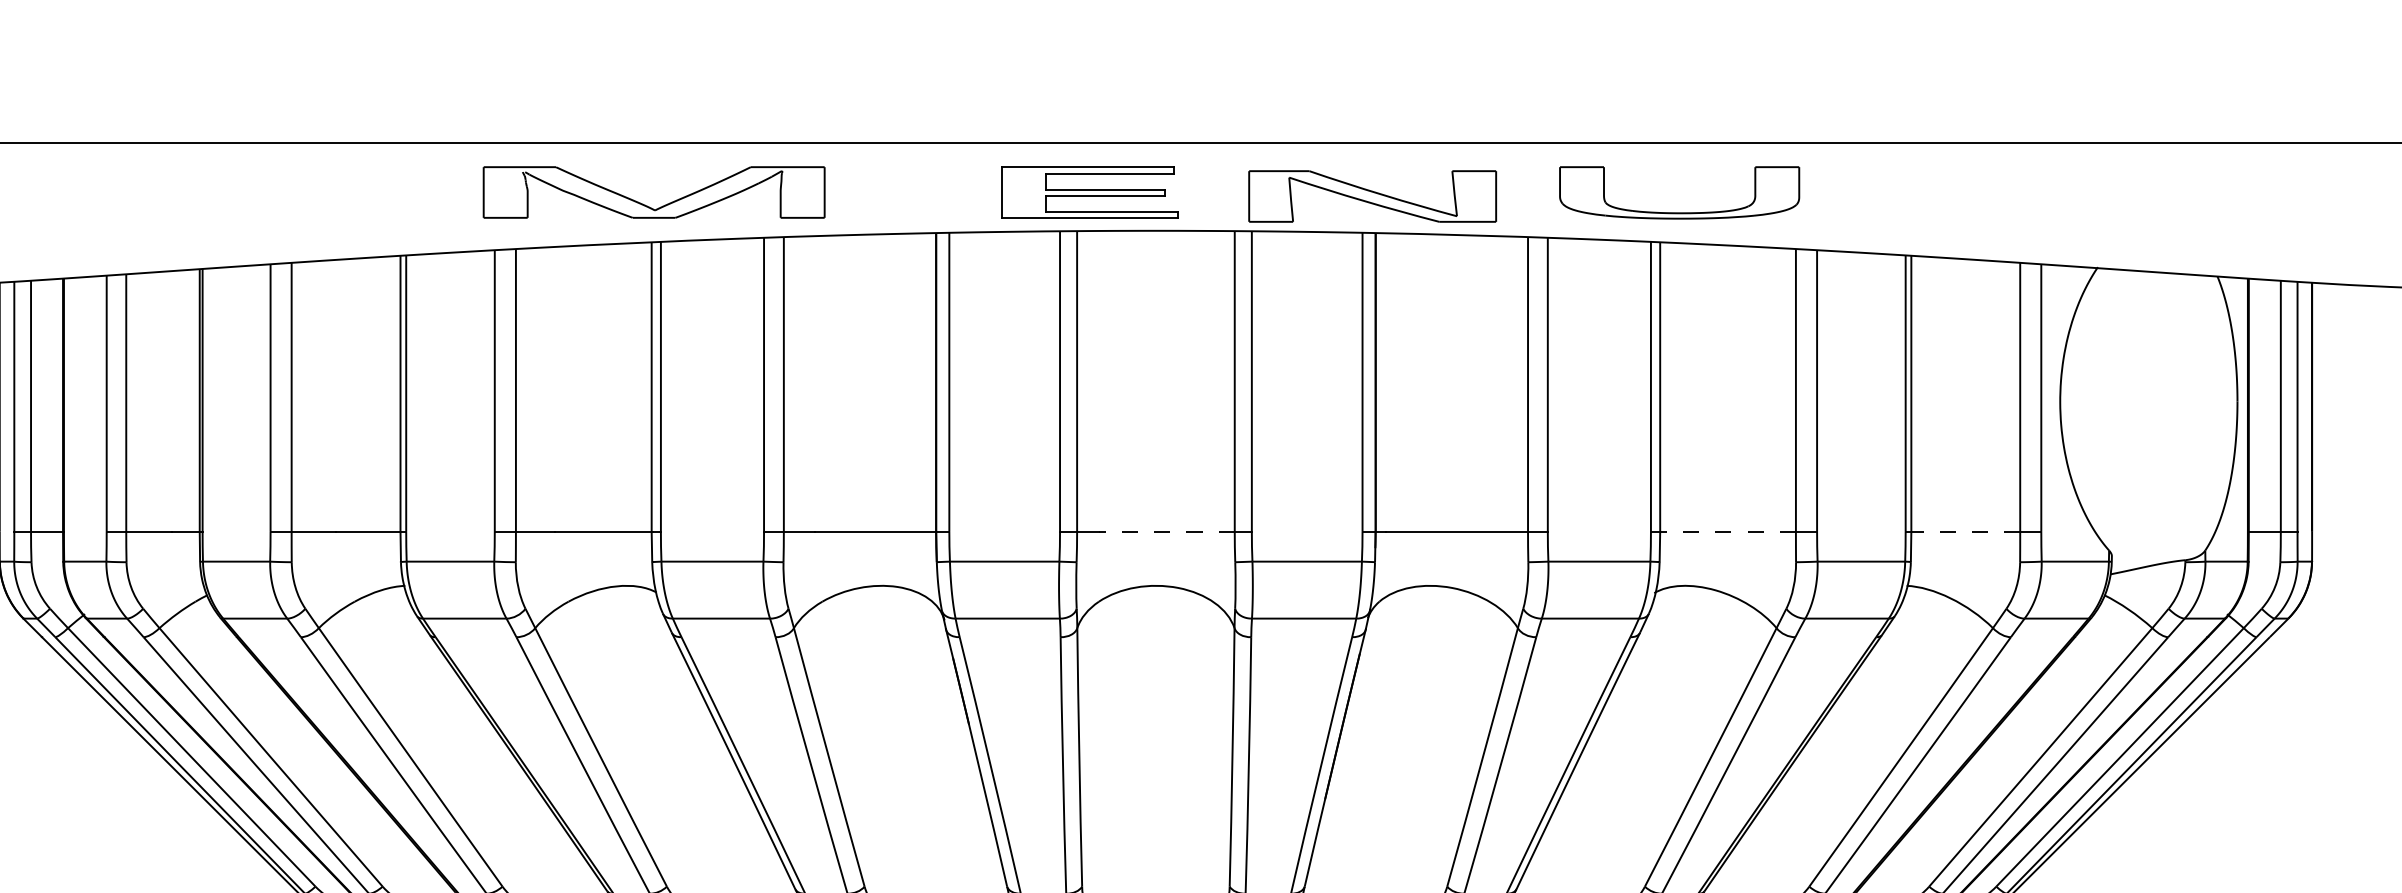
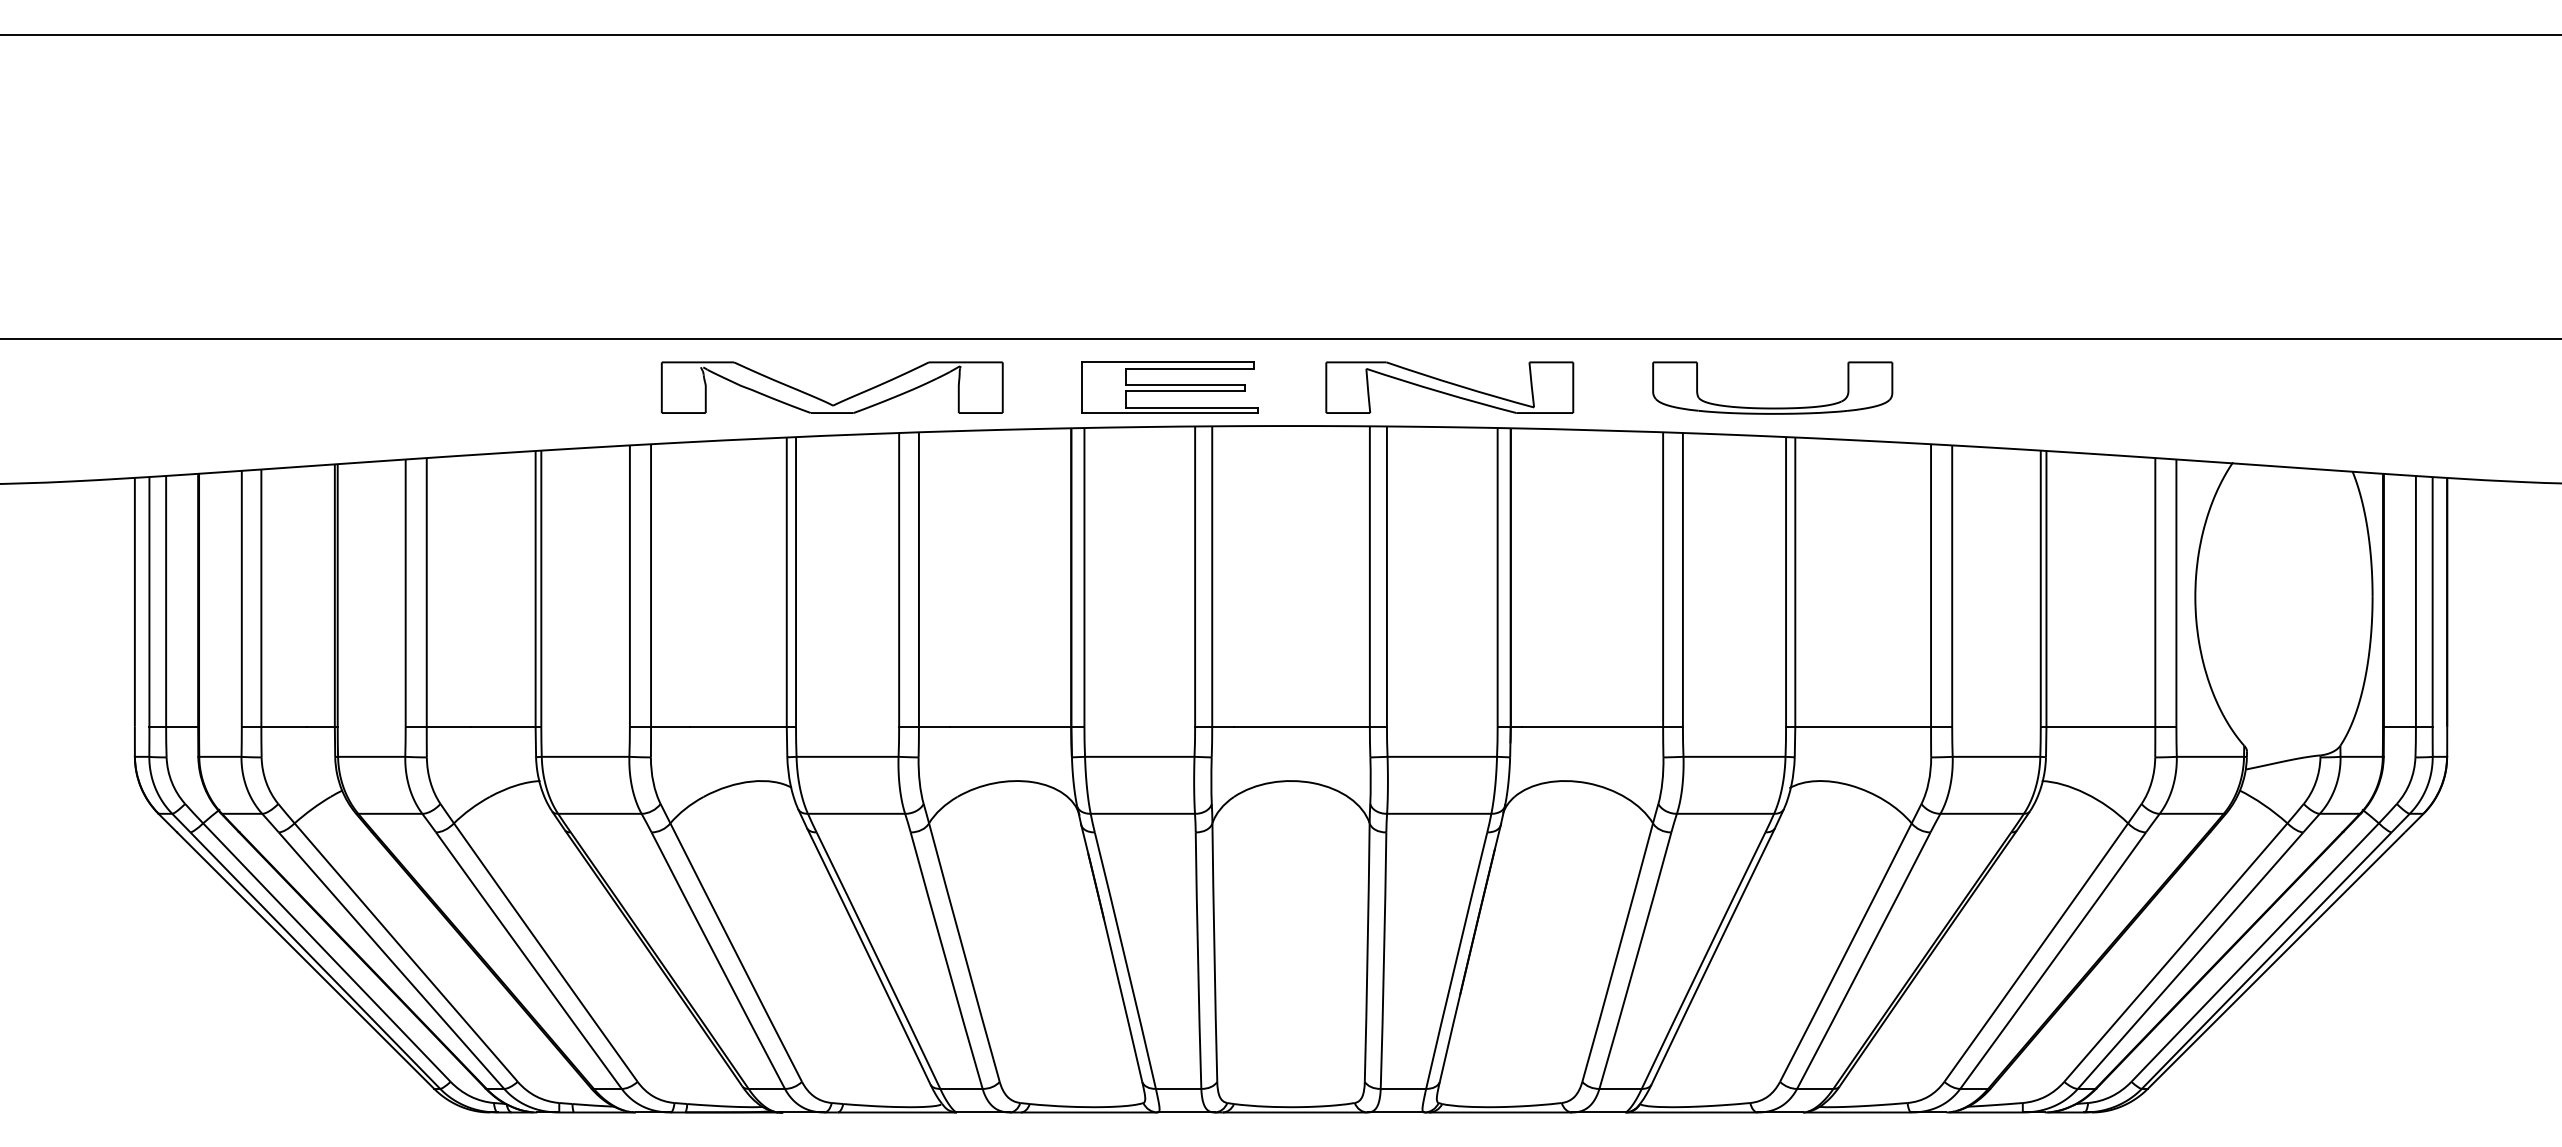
part: (1089, 192) -> (1169, 387), moved
part: (1372, 196) -> (1449, 387), moved
part: (647, 205) -> (825, 400), moved
part: (1679, 212) -> (1772, 407), moved
line: (1166, 531) -> (1301, 726), dashed -> solid
line: (1728, 531) -> (1863, 726), dashed -> solid
line: (1965, 531) -> (2100, 726), dashed -> solid

